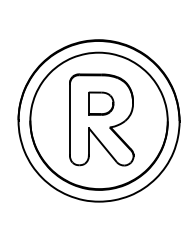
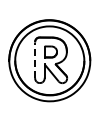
line: (70, 120) -> (35, 60), solid -> dashed

